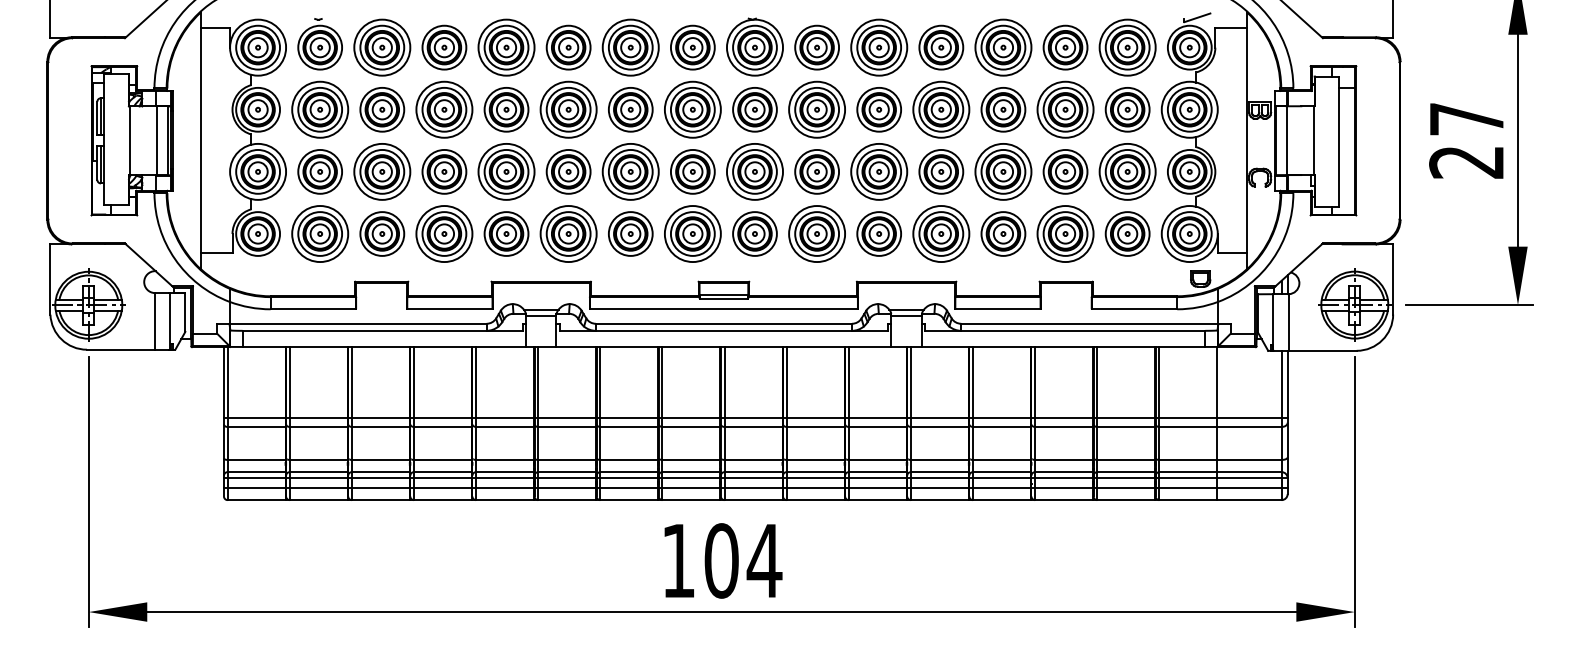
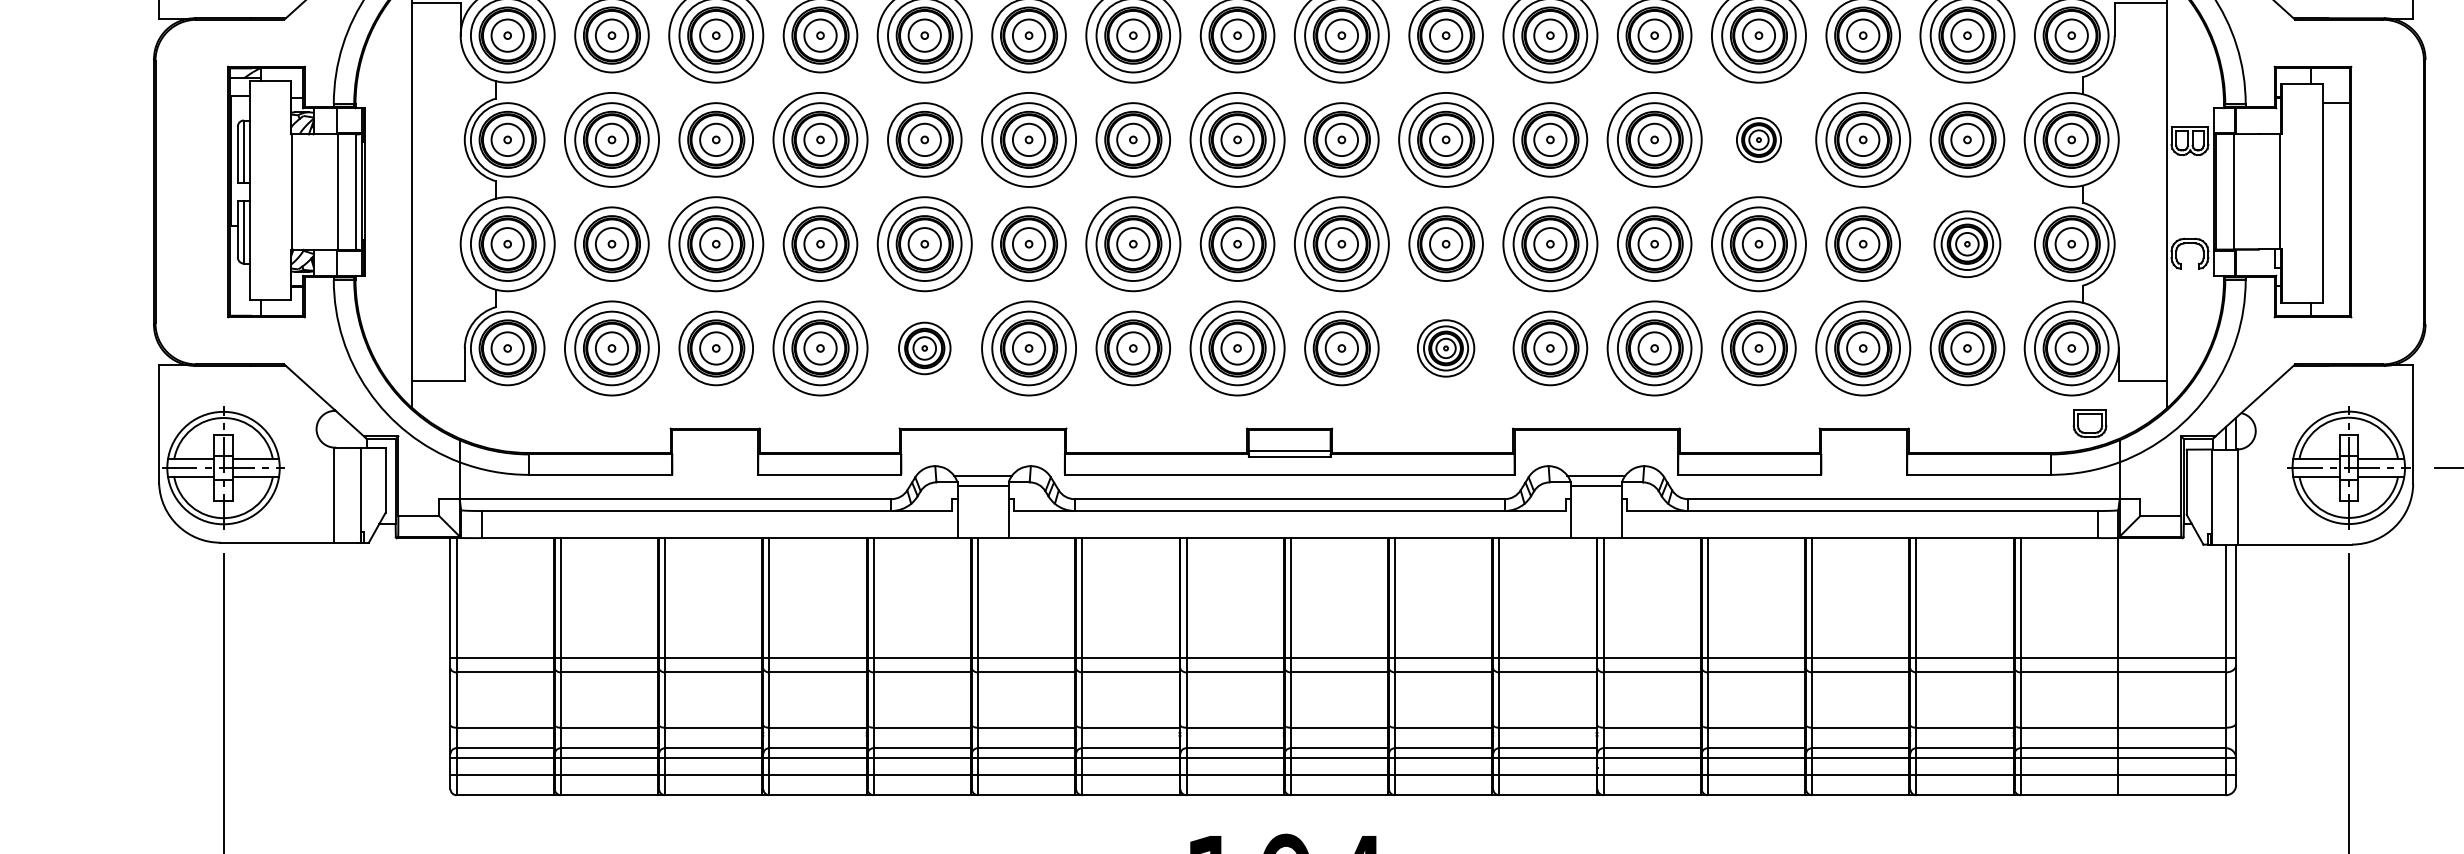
part: (1003, 109) -> (1759, 139), size x0.6
part: (1127, 171) -> (1967, 243), size x0.7
part: (506, 233) -> (924, 347), size x0.7
part: (816, 233) -> (1445, 347), size x0.6

